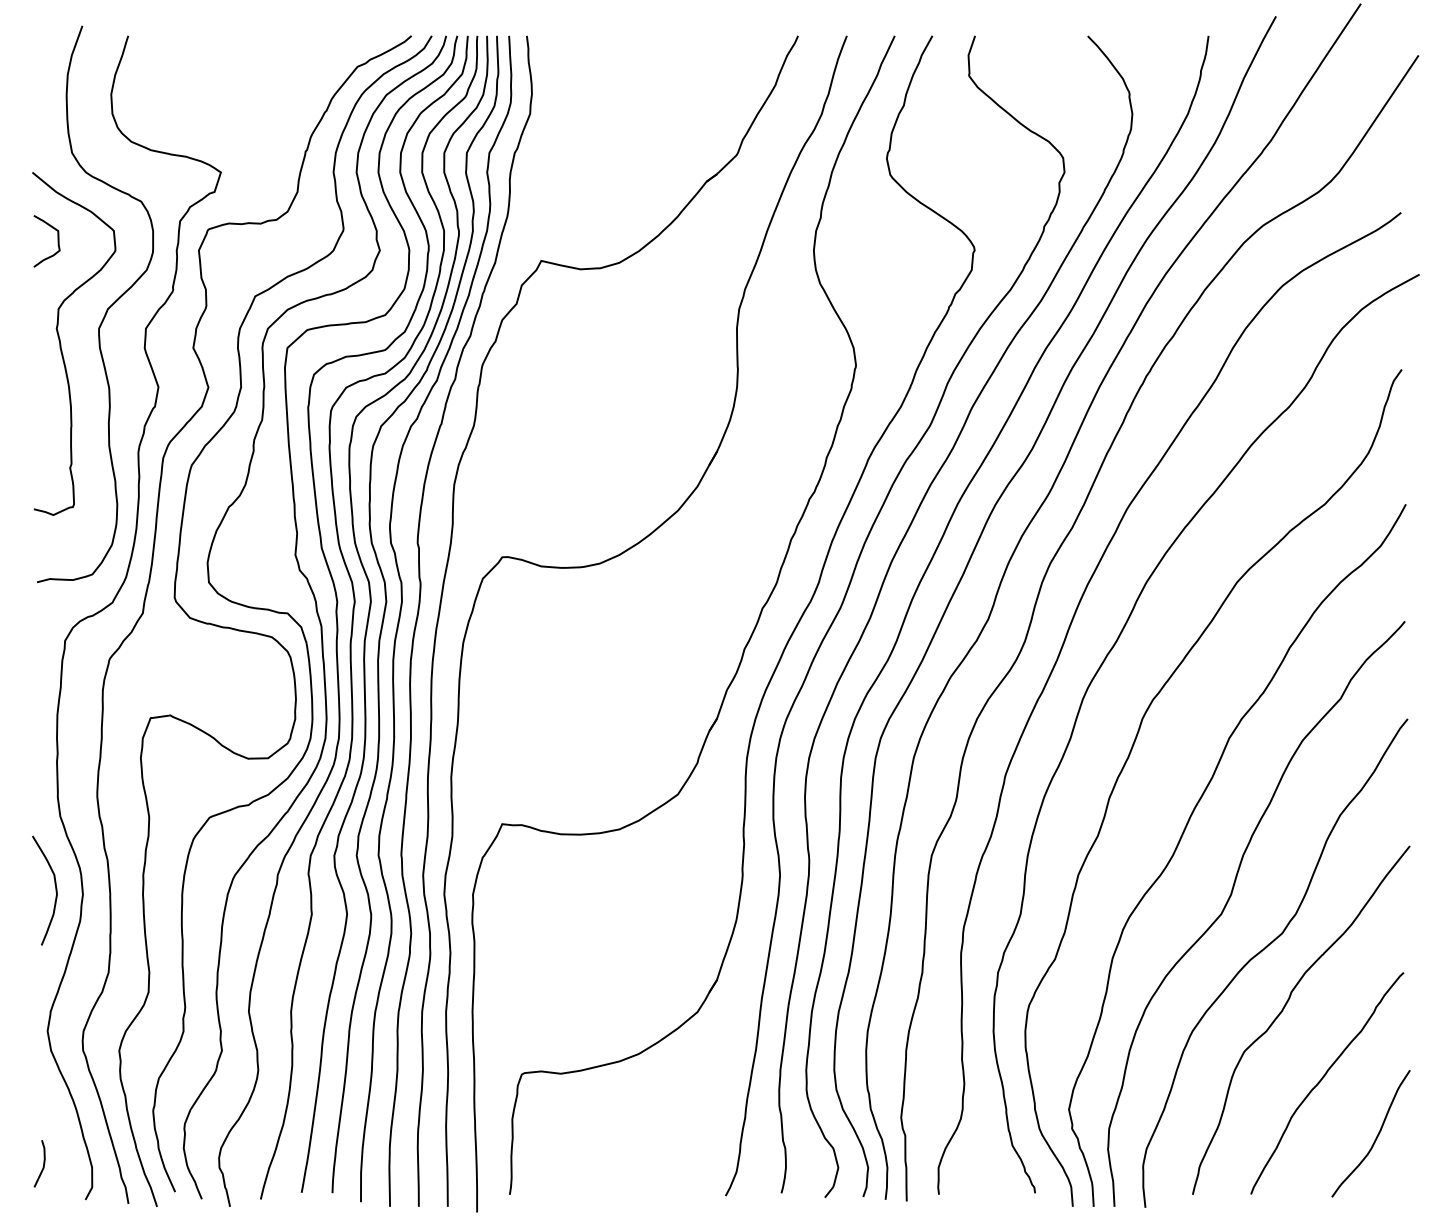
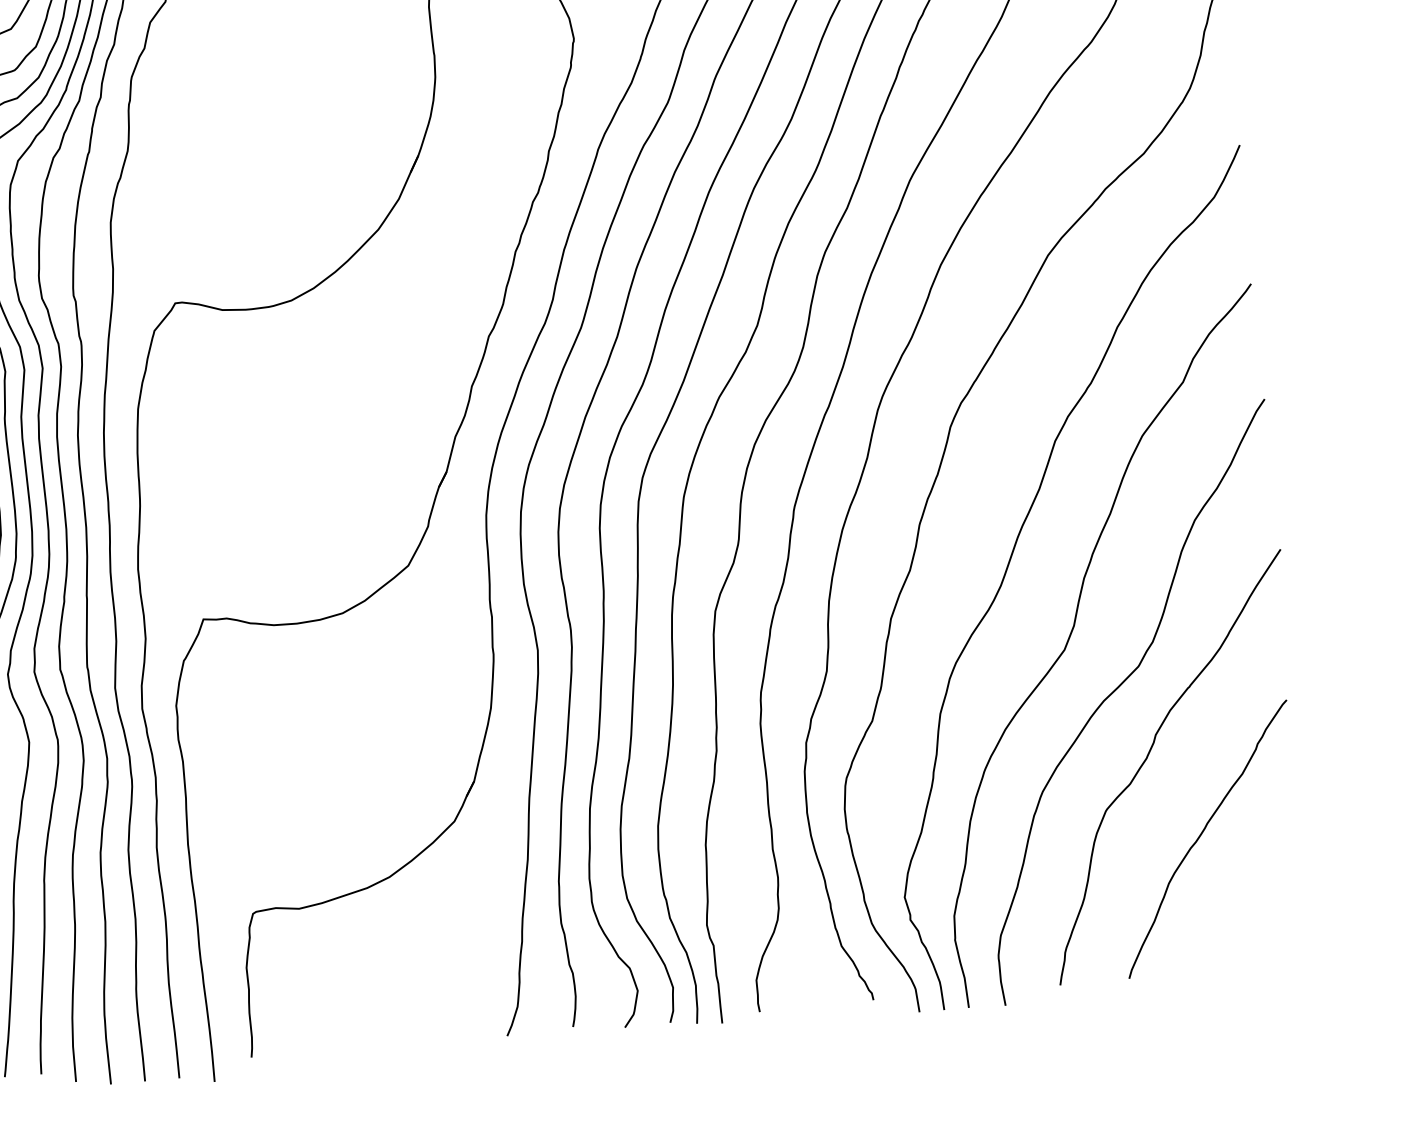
curve: (1376, 1136) -> (1271, 896), removed

